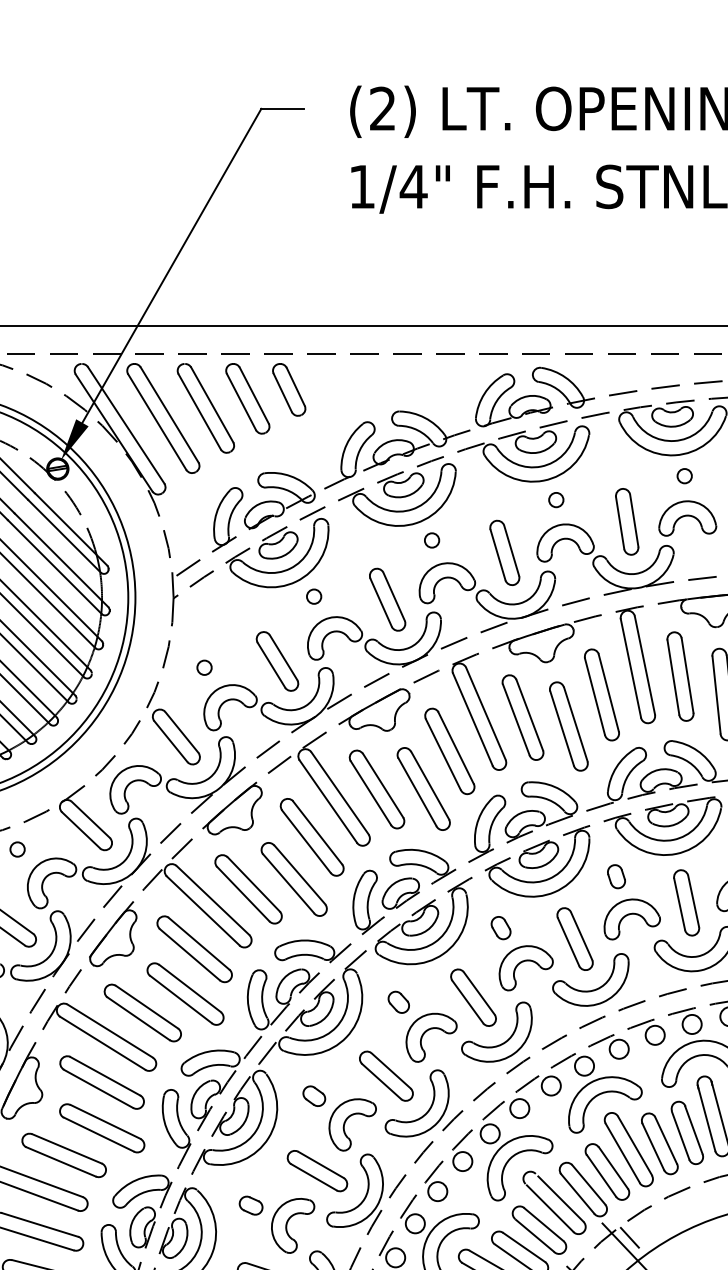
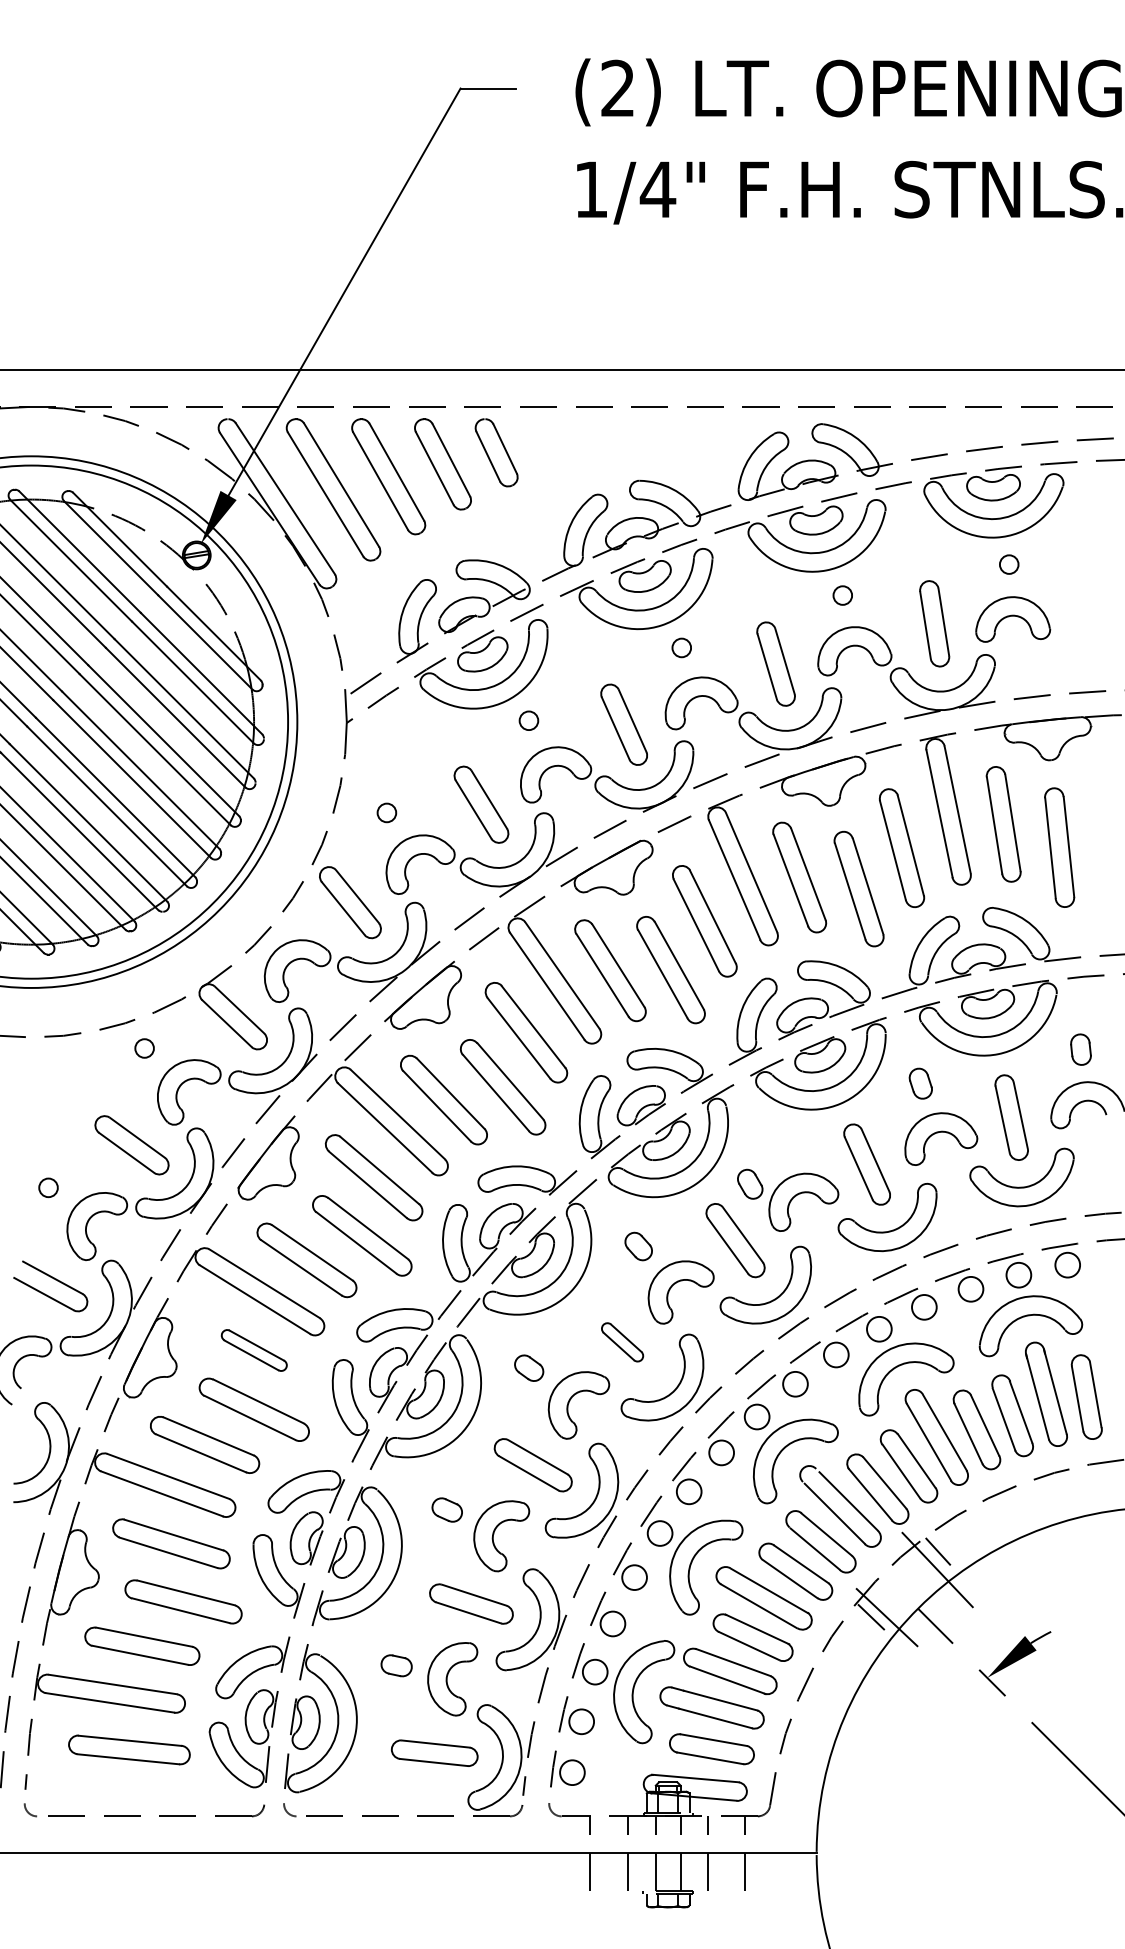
part: (501, 927) -> (750, 1183), moved
part: (386, 1076) -> (622, 1342), size x0.6
part: (102, 1082) -> (254, 1350), size x0.6

